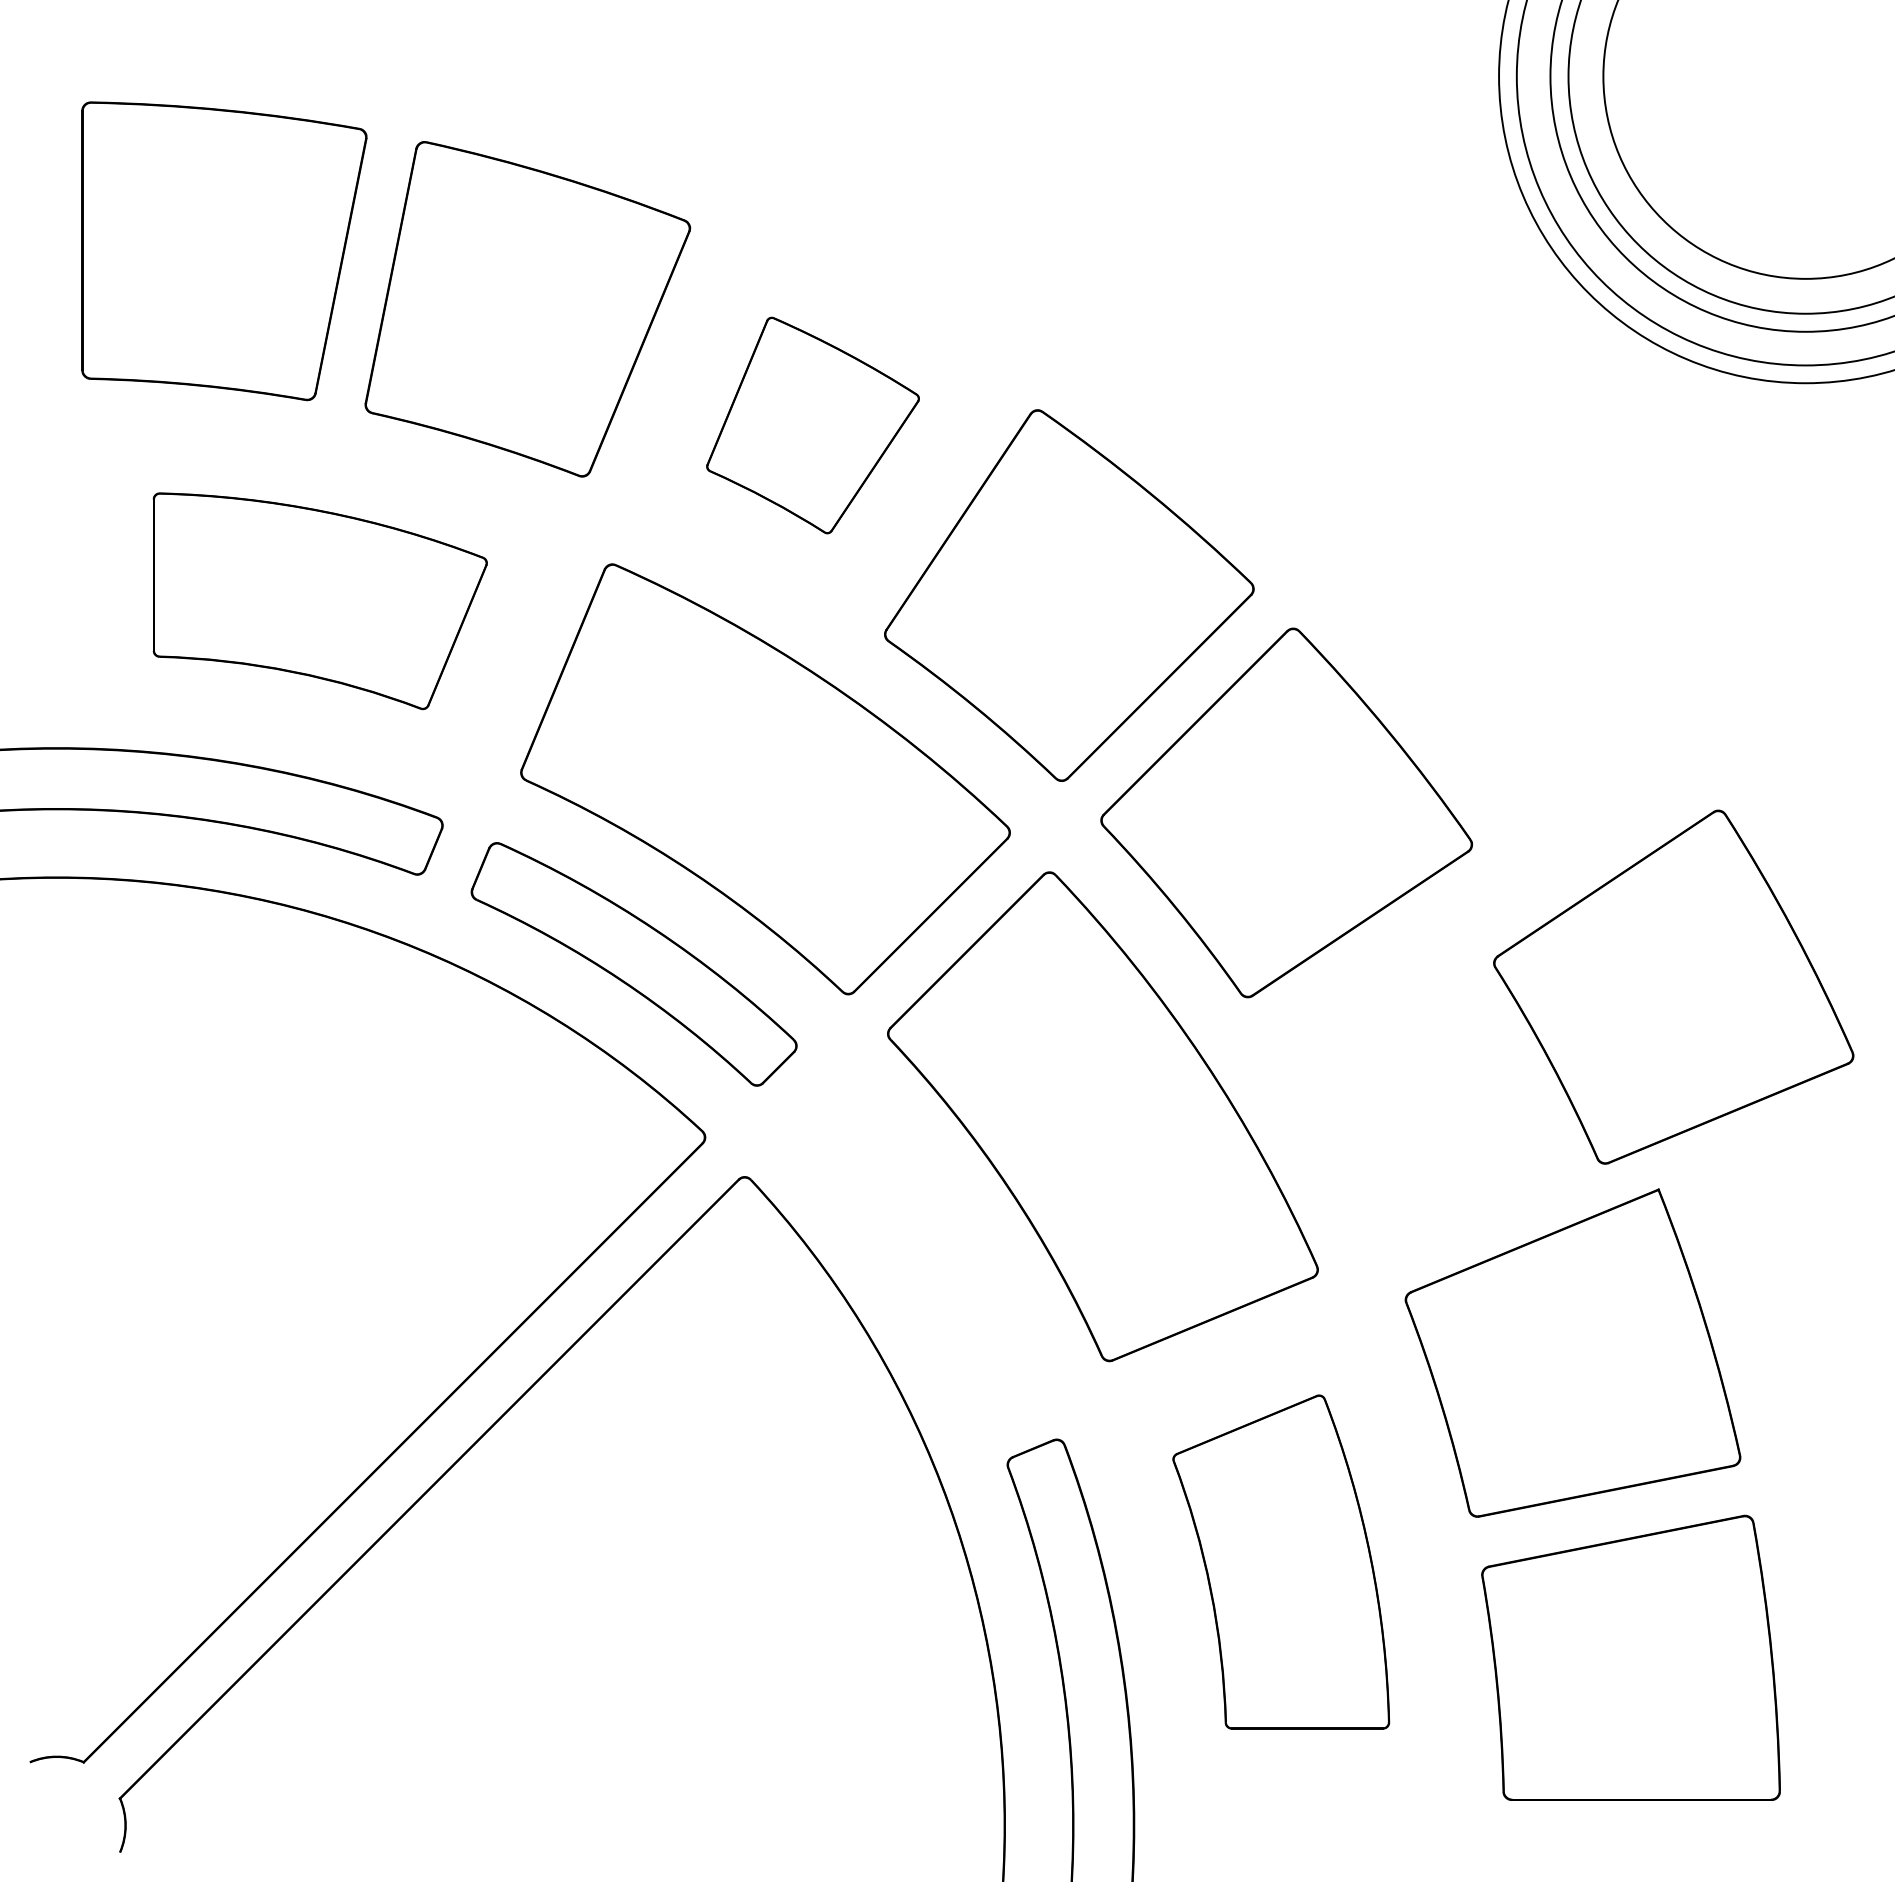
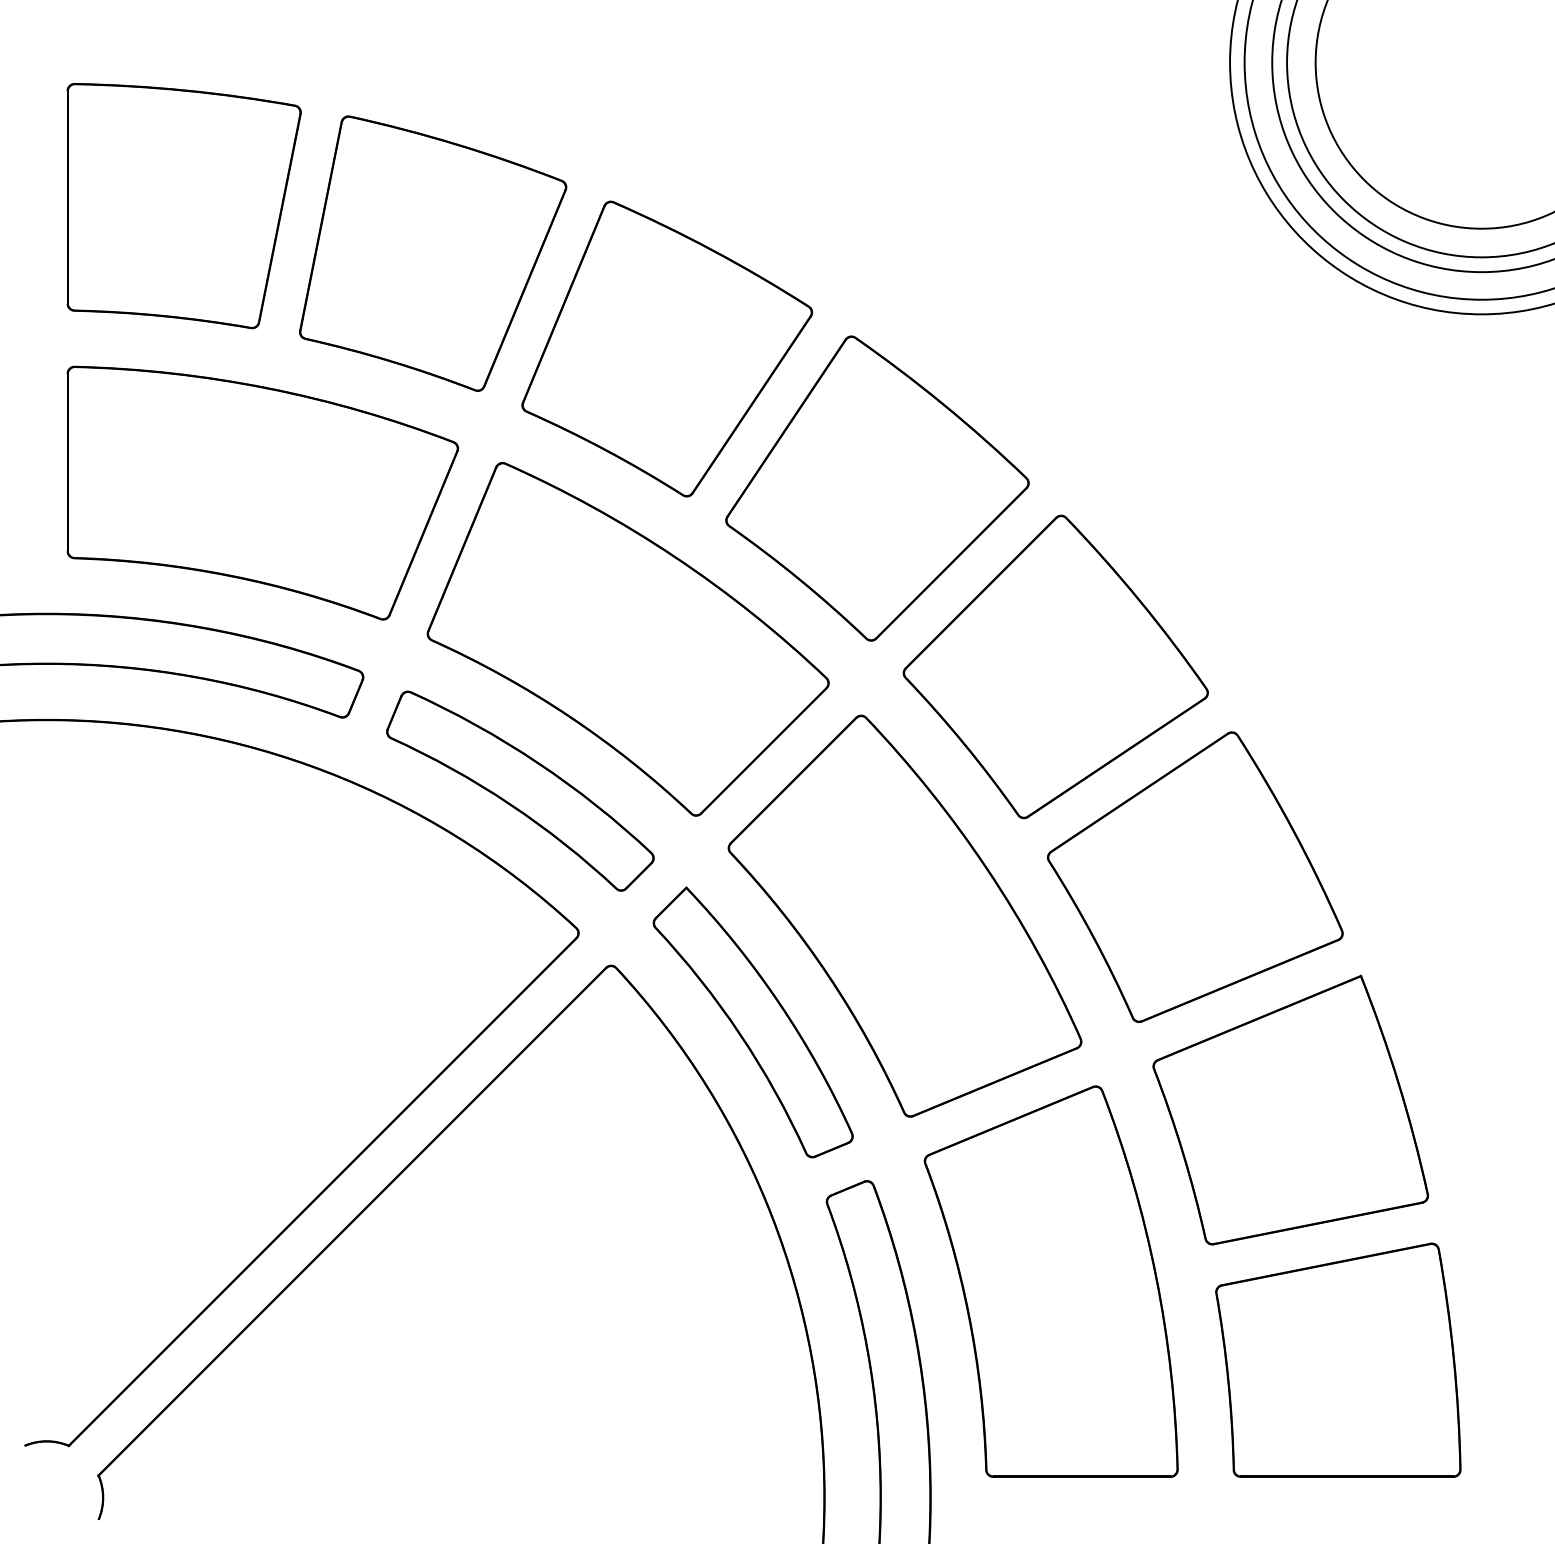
part: (812, 425) -> (666, 349), size x1.67
part: (320, 601) -> (263, 493), size x1.43
part: (1673, 986) -> (1195, 876), moved
part: (917, 1245) -> (752, 1021), added
part: (1281, 1561) -> (1051, 1281), size x1.43

